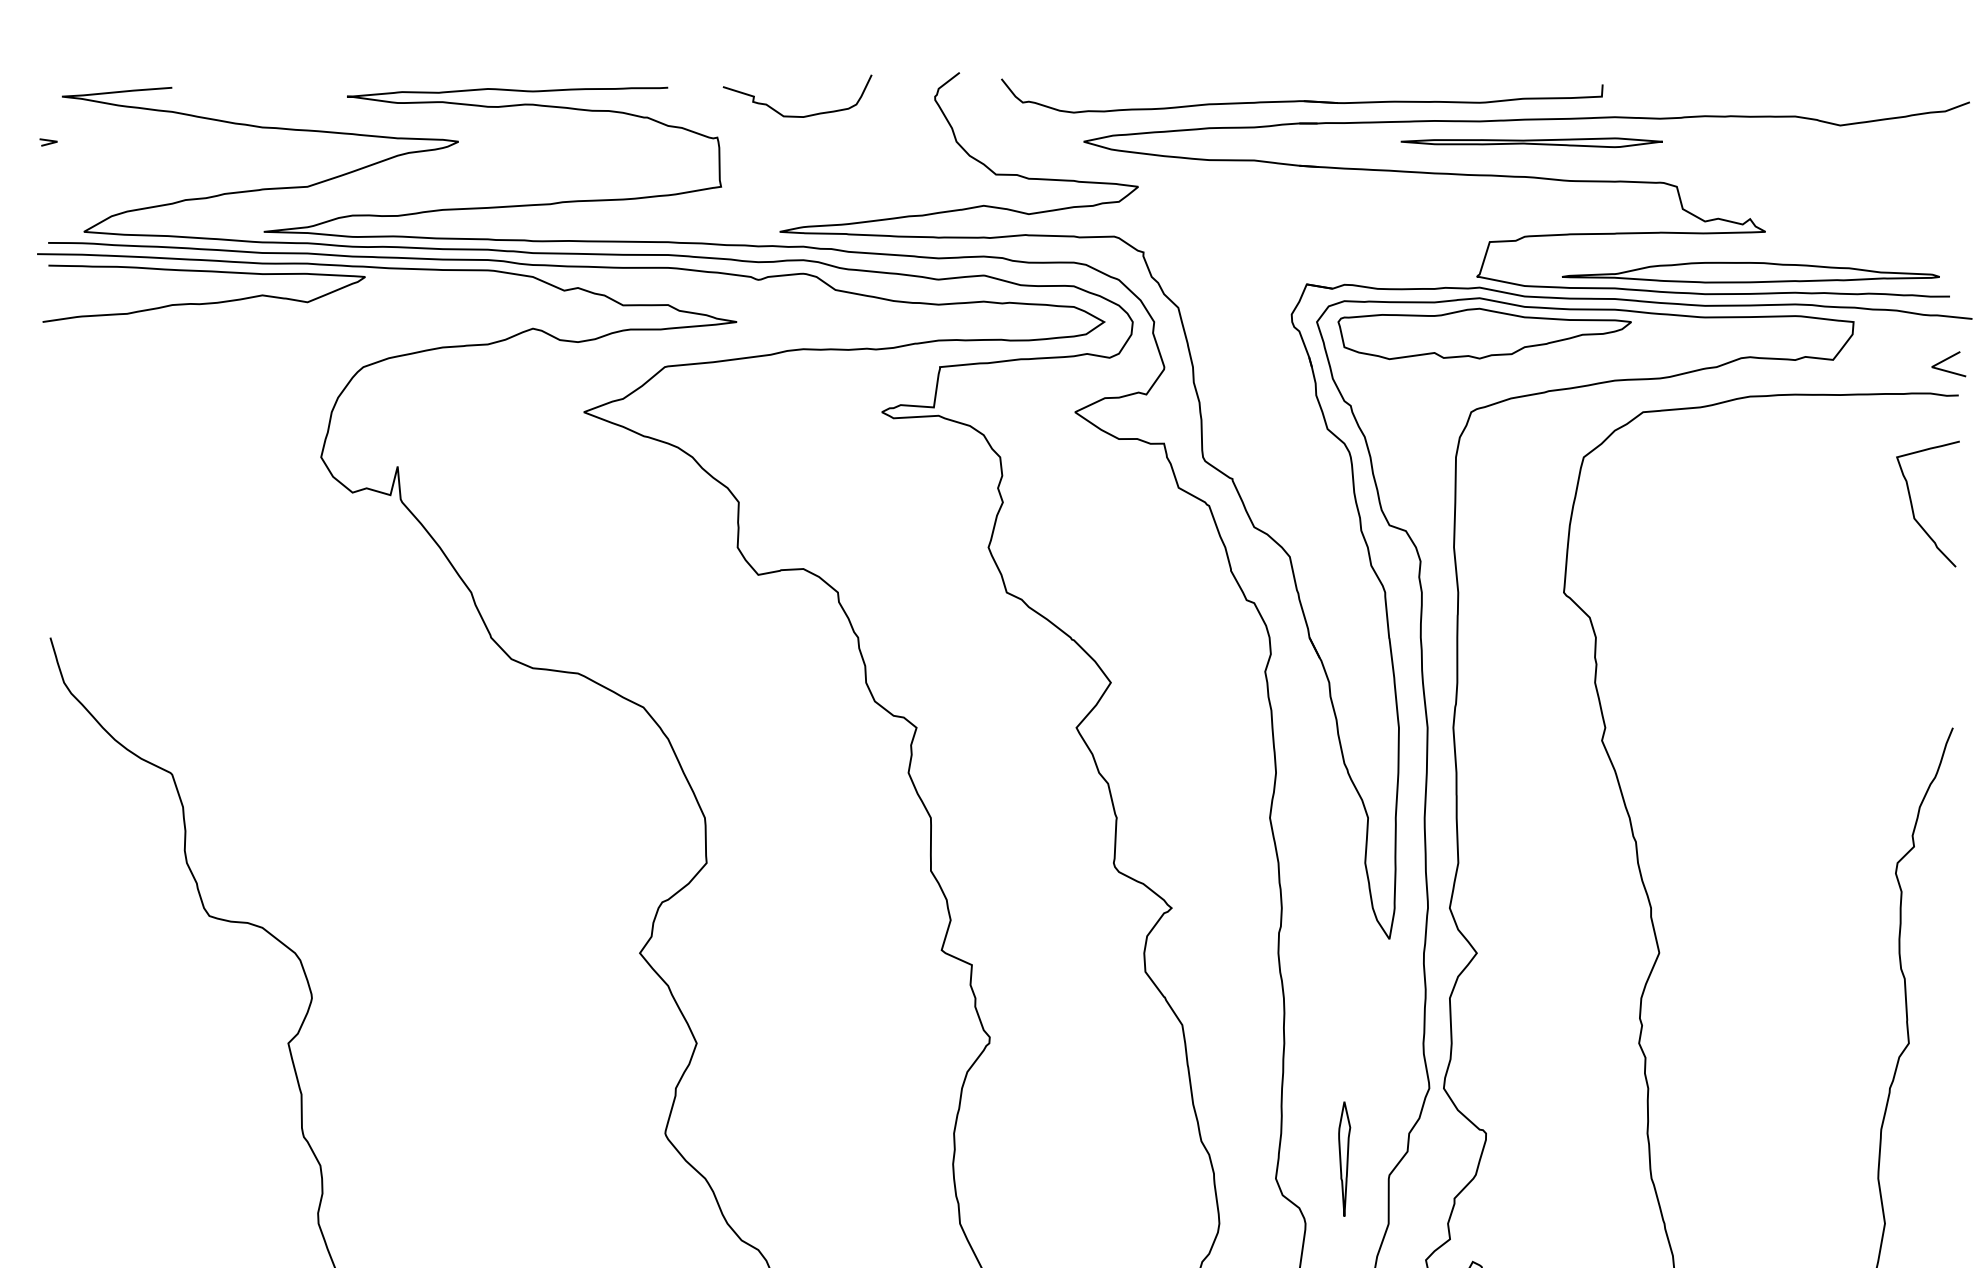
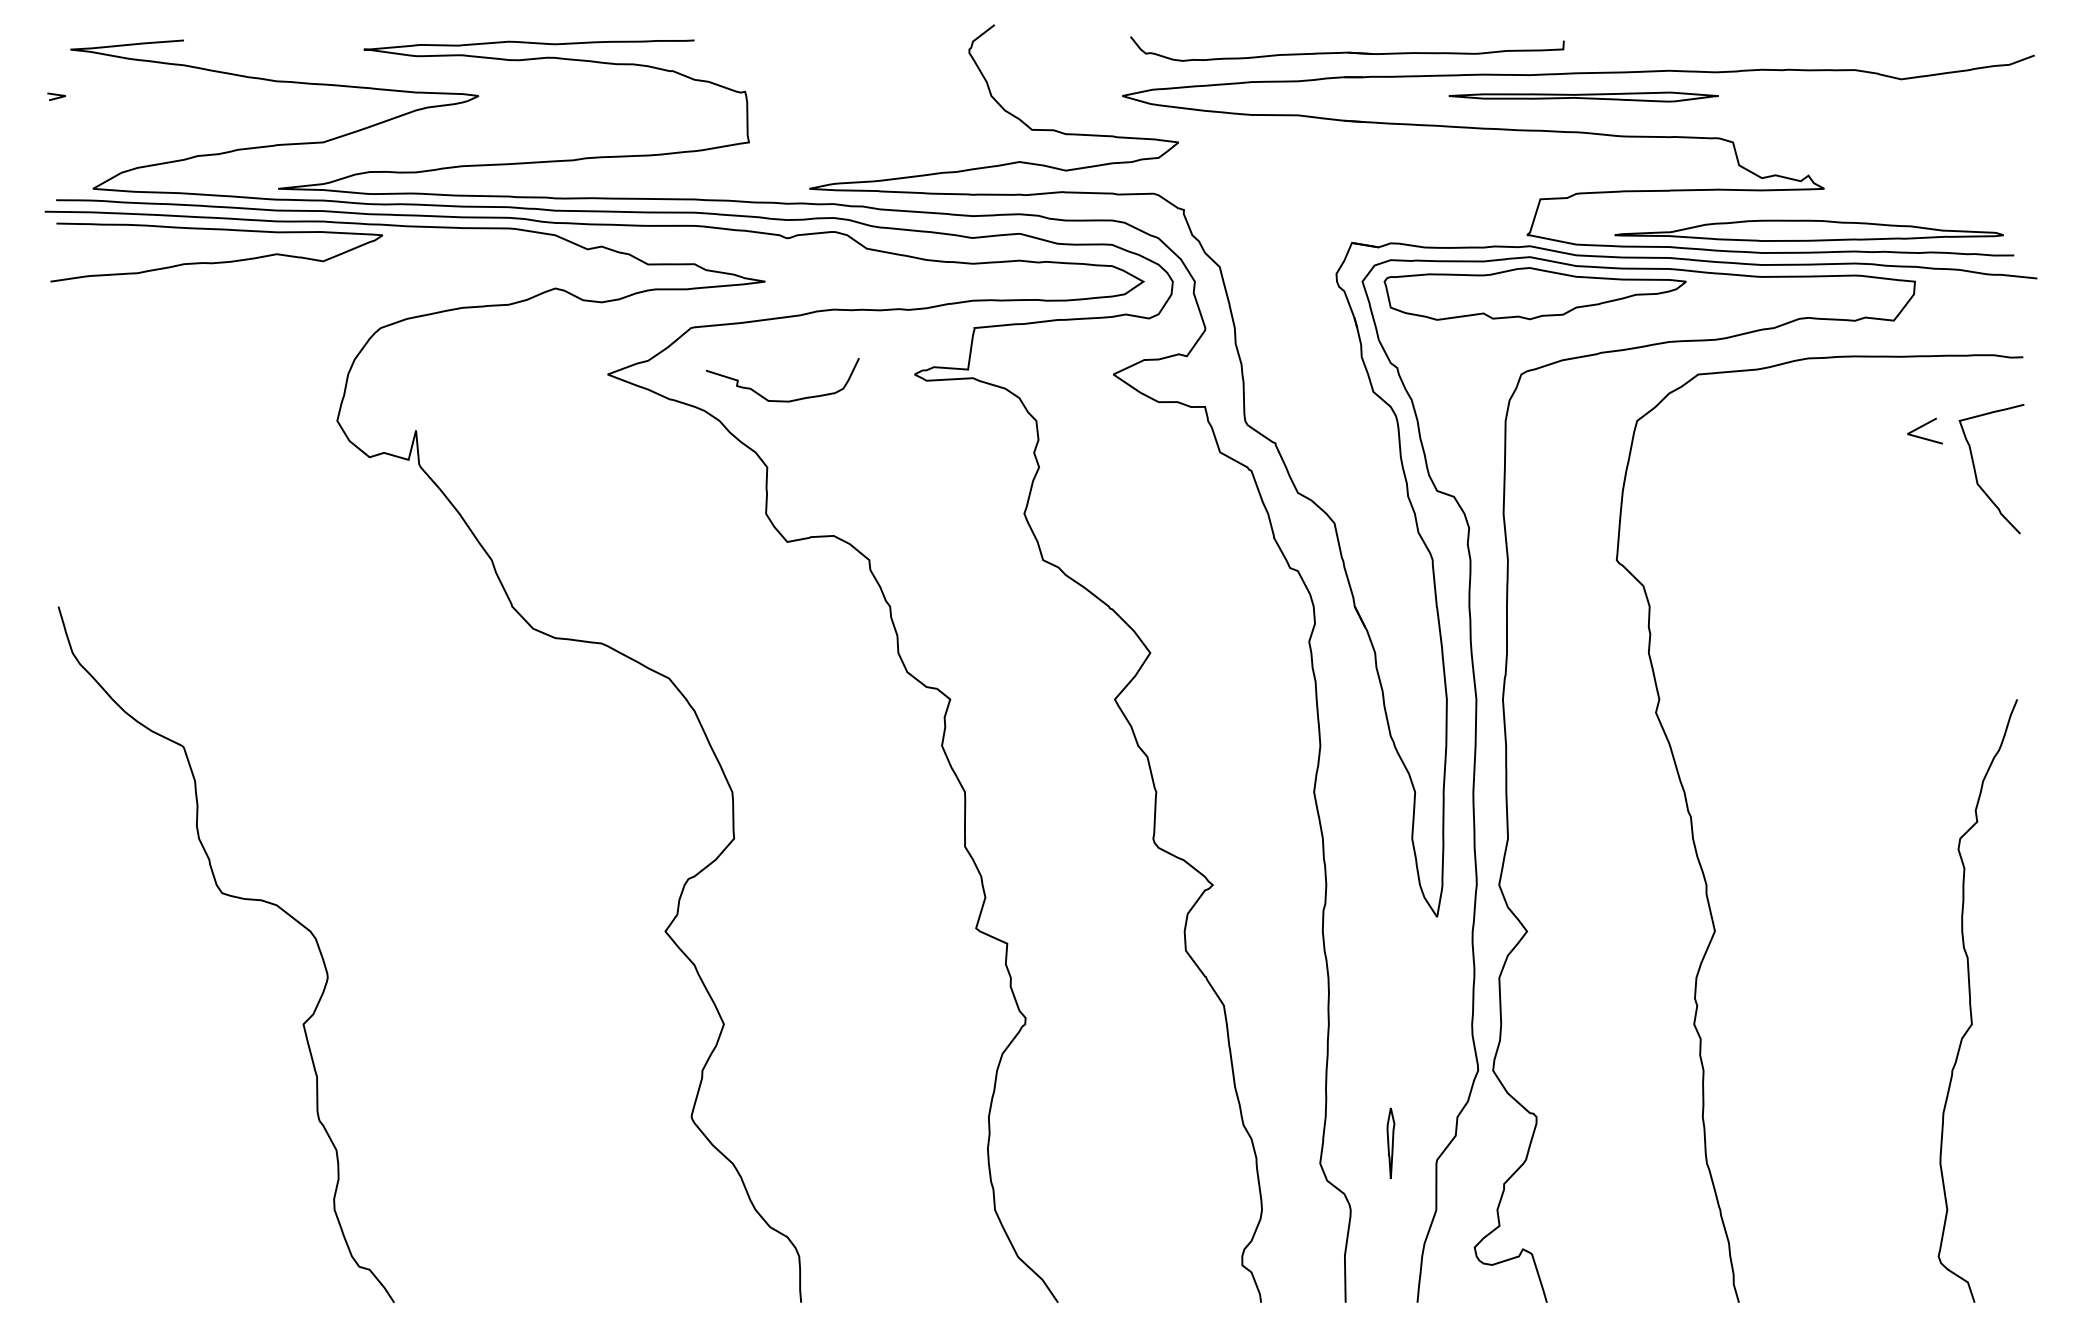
part: (1302, 95) -> (1347, 48), size x0.7
curve: (797, 115) -> (782, 400), moved
line: (1946, 360) -> (1922, 427), moved
part: (1344, 1159) -> (1390, 1143), size x0.6

